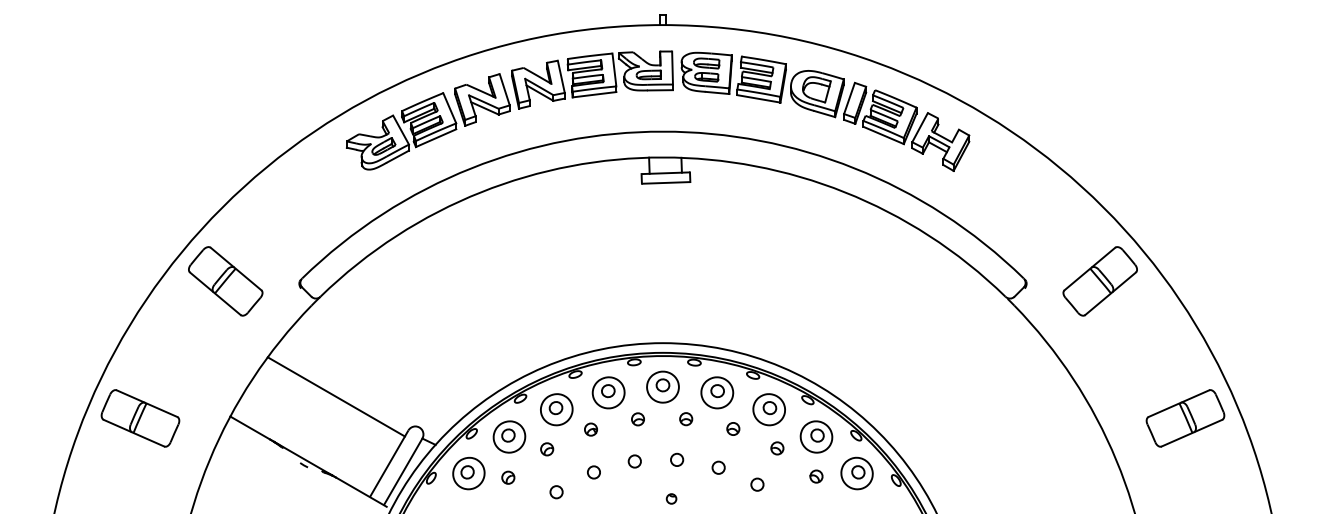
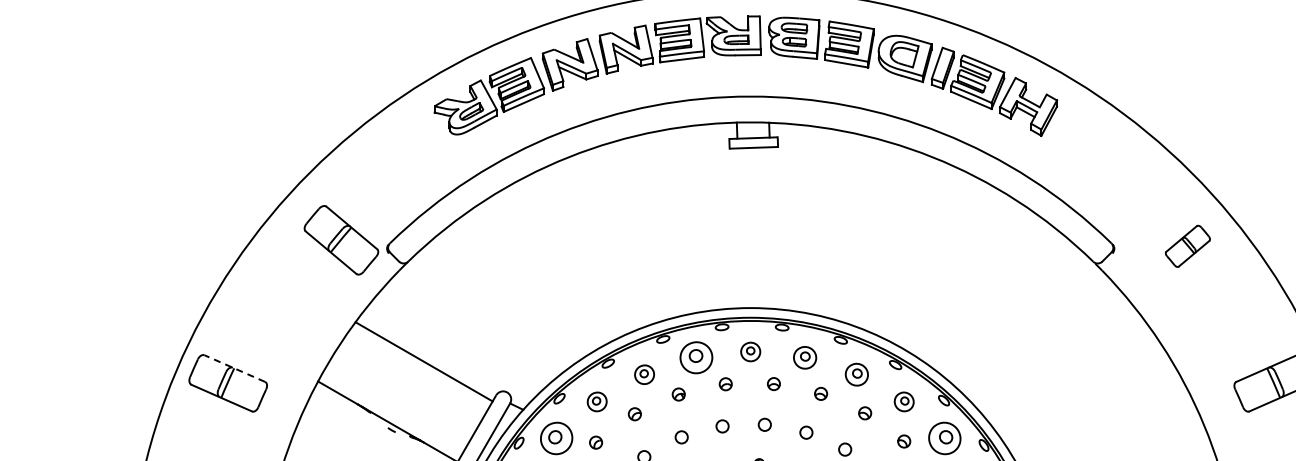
part: (225, 281) -> (341, 240), moved
part: (1099, 281) -> (1187, 246), size x0.6
part: (662, 386) -> (750, 351), size x0.6
part: (717, 392) -> (805, 357), size x0.7
line: (146, 403) -> (234, 368), solid -> dashed
part: (556, 409) -> (644, 374), size x0.6
part: (768, 409) -> (856, 374), size x0.7
part: (509, 436) -> (597, 401), size x0.6
part: (816, 436) -> (904, 401), size x0.6

